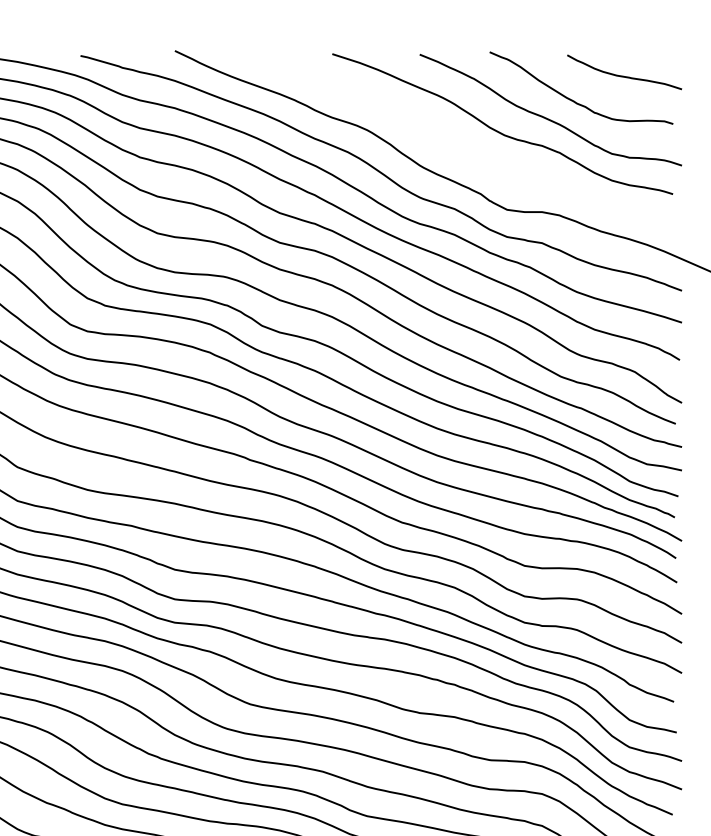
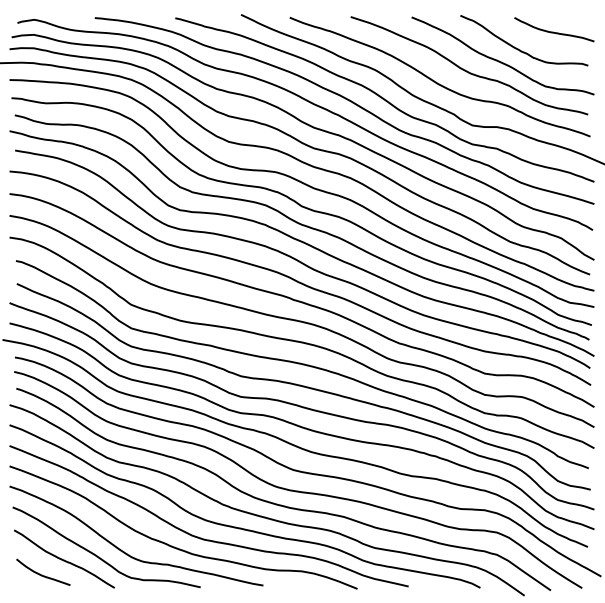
curve: (455, 146) -> (436, 81), added

